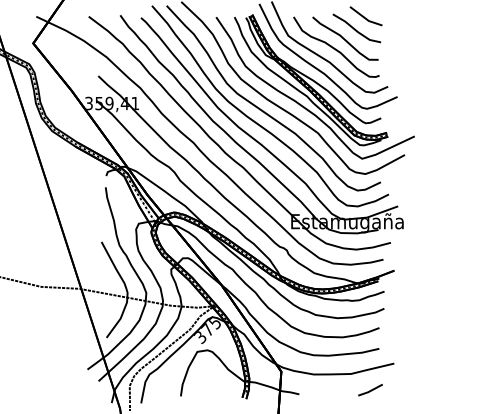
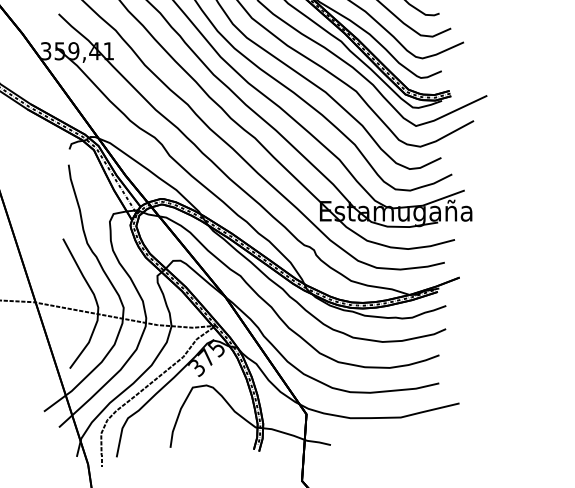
line: (371, 389) -> (428, 438), removed

